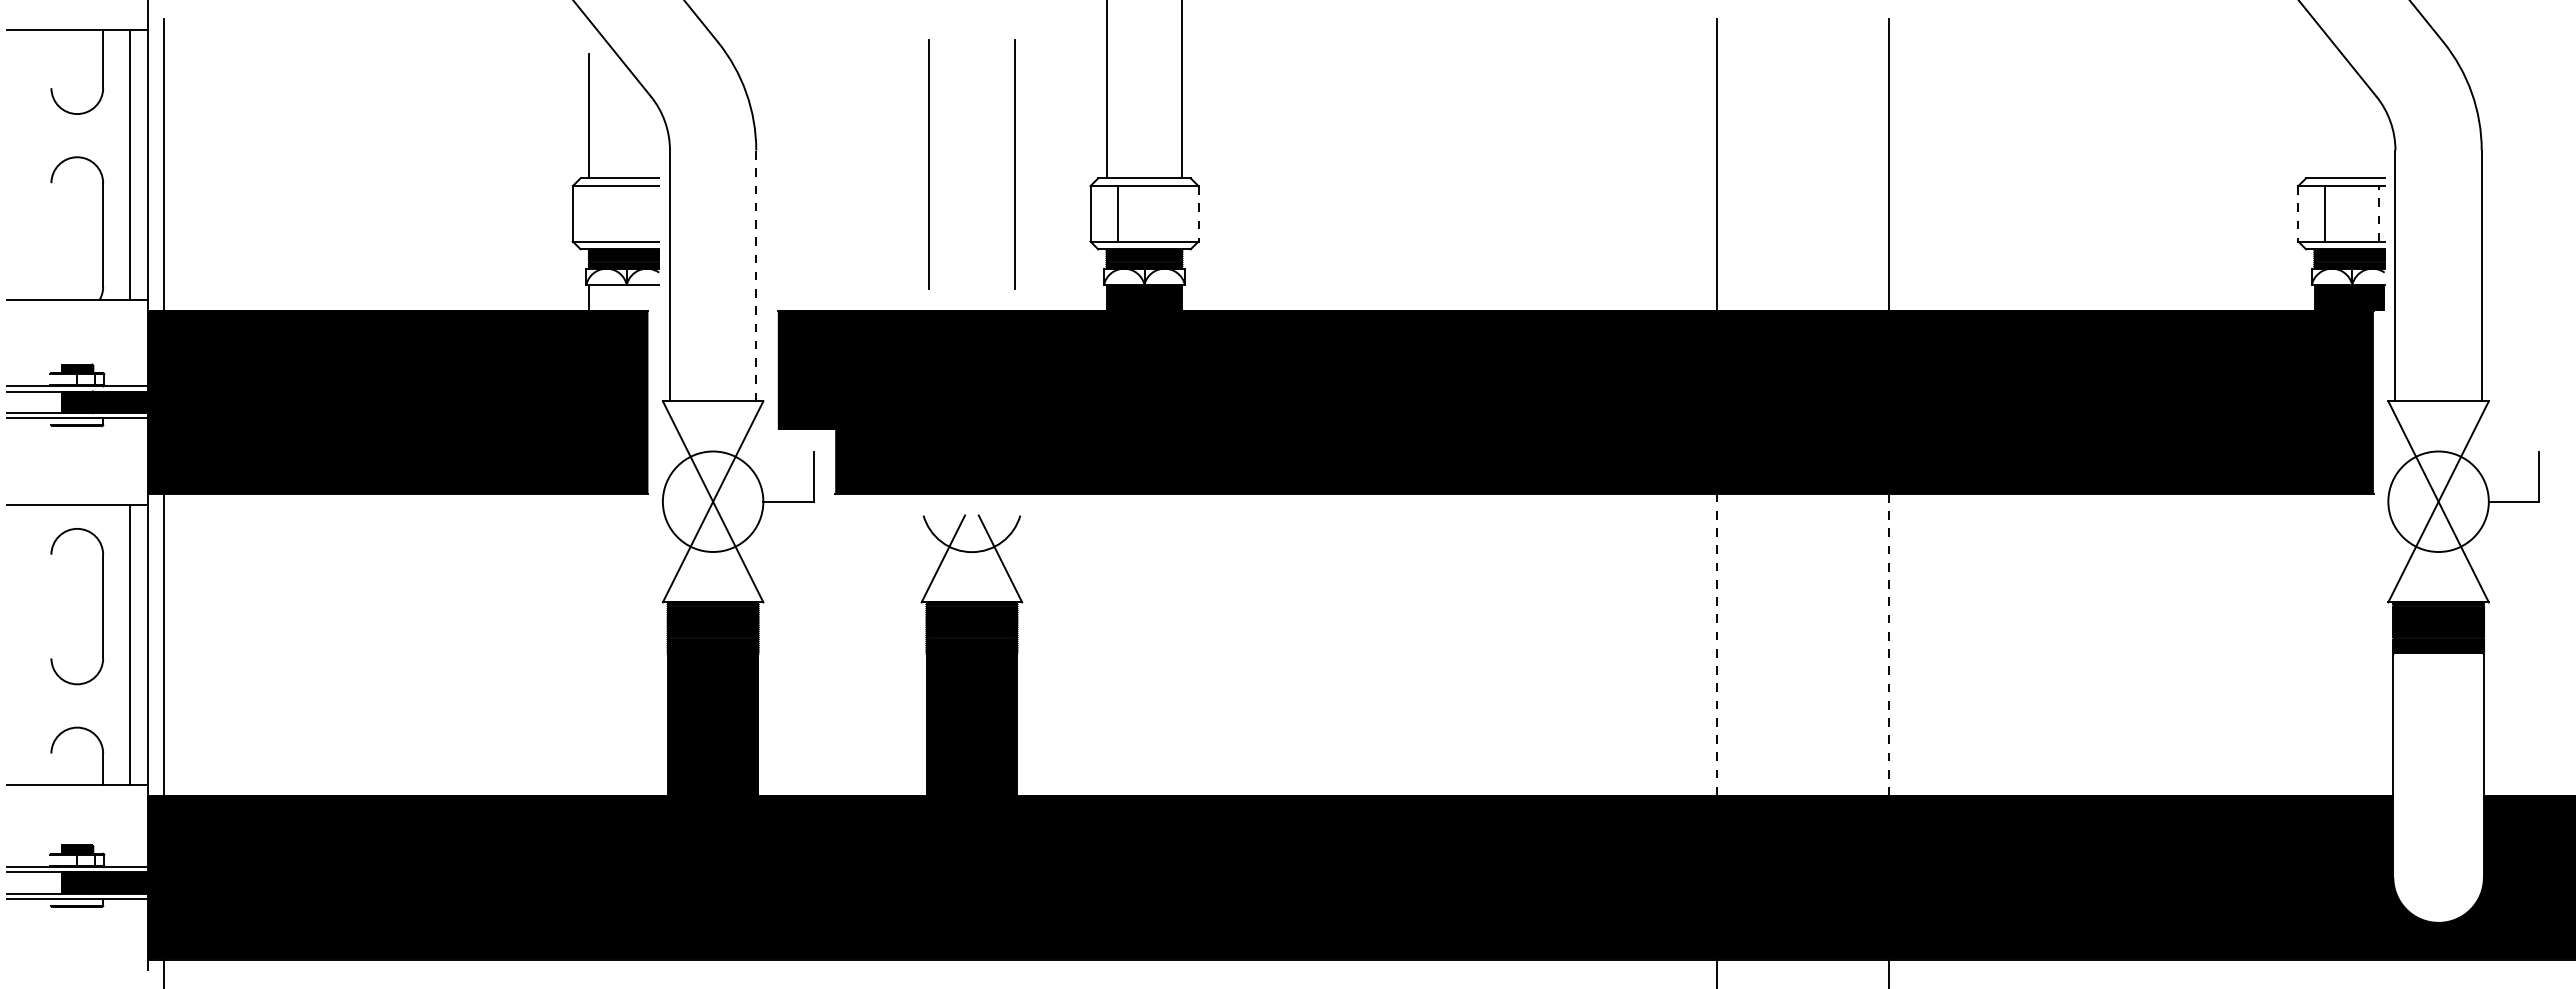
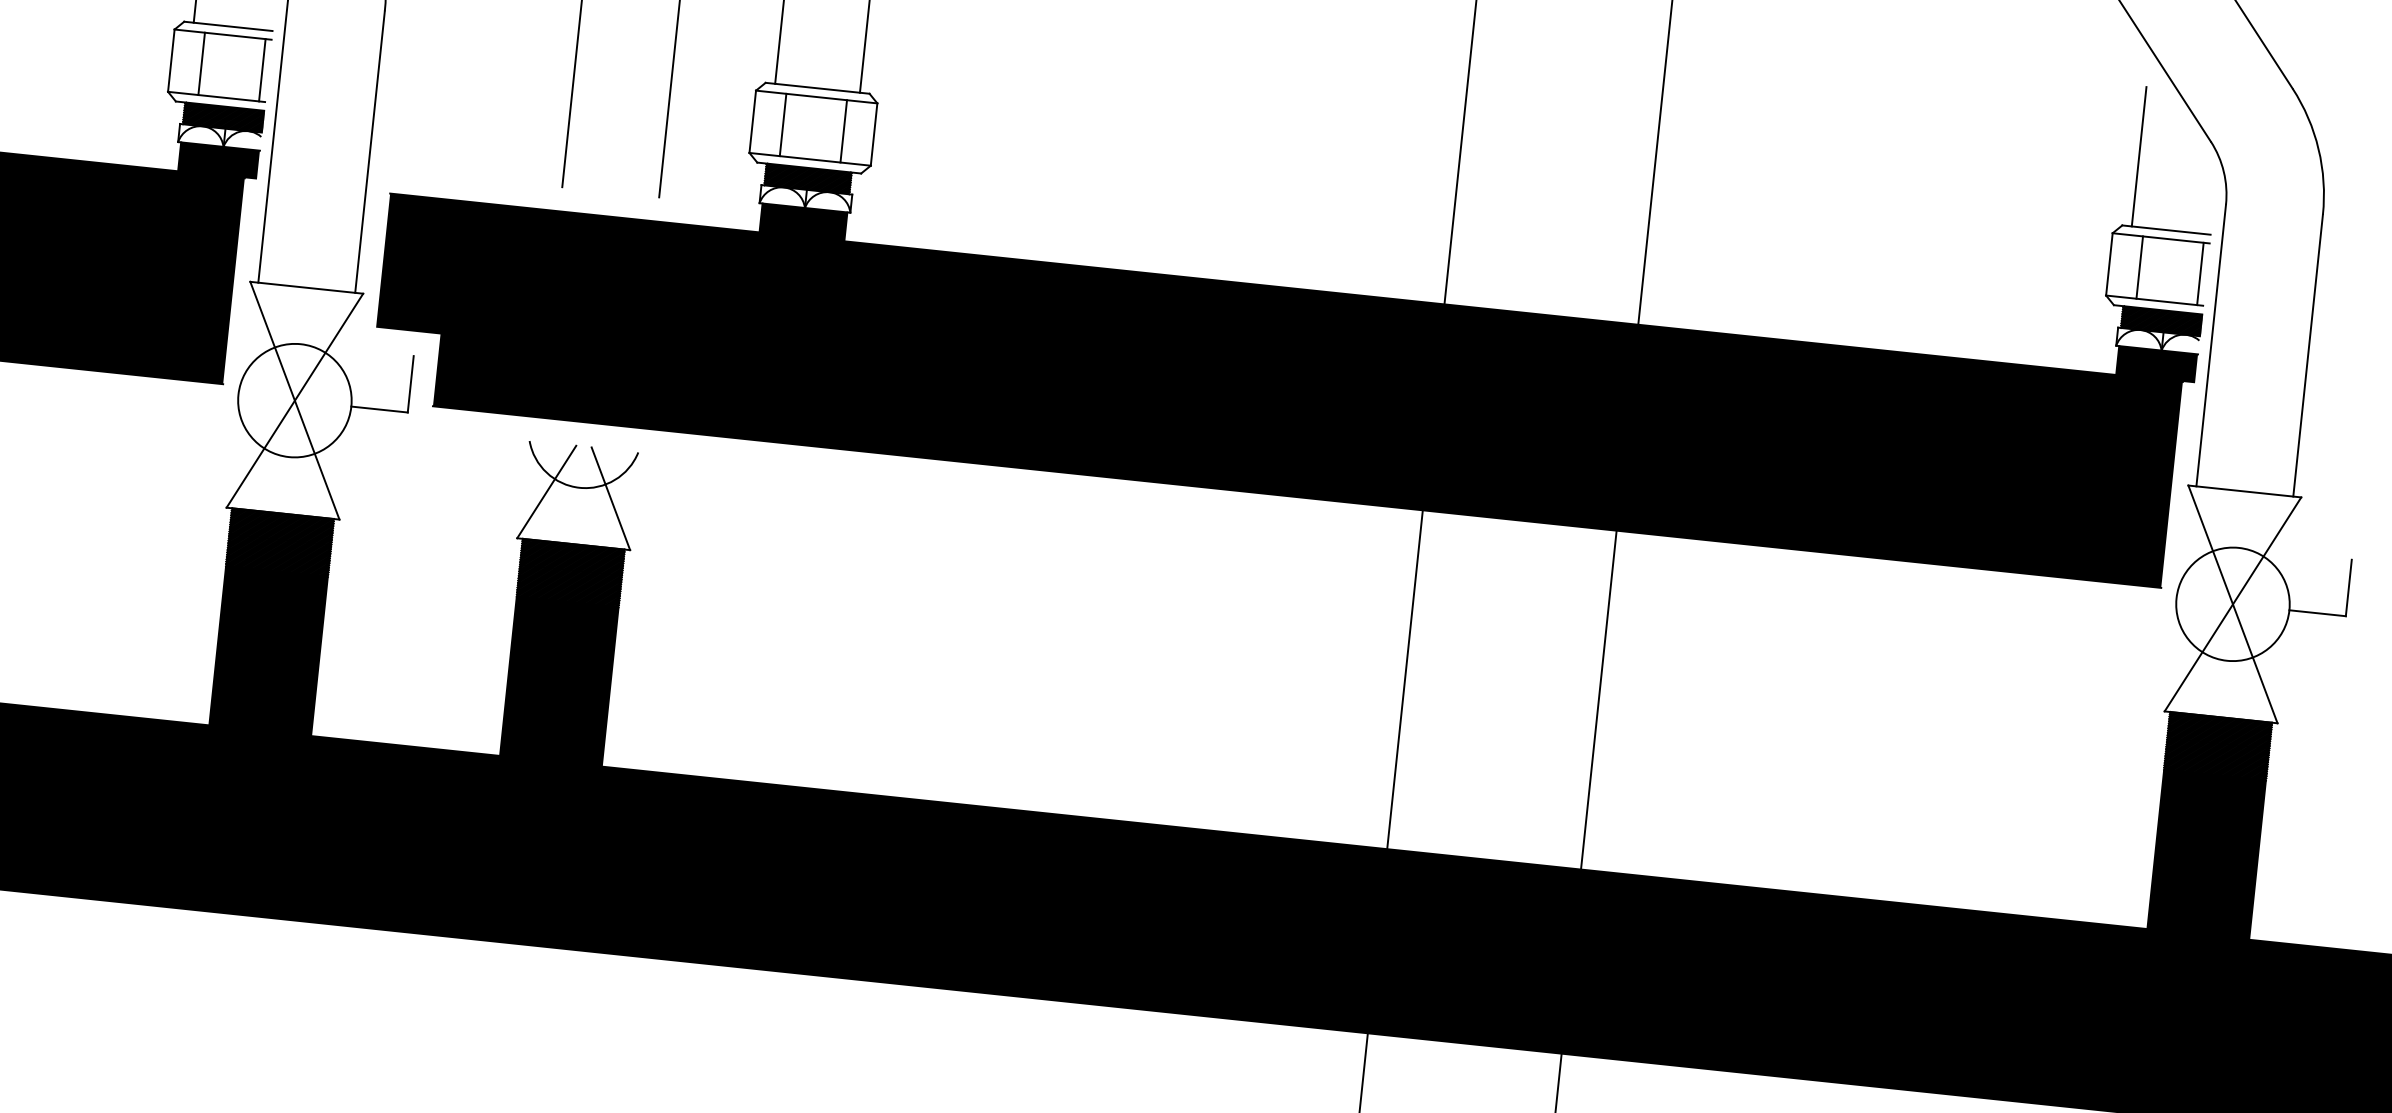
line: (2314, 116) -> (2139, 156), added
line: (599, 213) -> (201, 63), added
line: (653, 213) -> (261, 69), added
line: (1171, 213) -> (843, 130), added
line: (1198, 213) -> (874, 134), dashed -> solid
line: (2298, 213) -> (2109, 264), dashed -> solid
line: (2379, 213) -> (2200, 273), dashed -> solid
line: (756, 275) -> (370, 151), dashed -> solid
fill: (624, 297) -> (219, 160), added
line: (1716, 644) -> (1405, 679), dashed -> solid
line: (1889, 644) -> (1599, 699), dashed -> solid
fill: (2438, 787) -> (2199, 925), added

